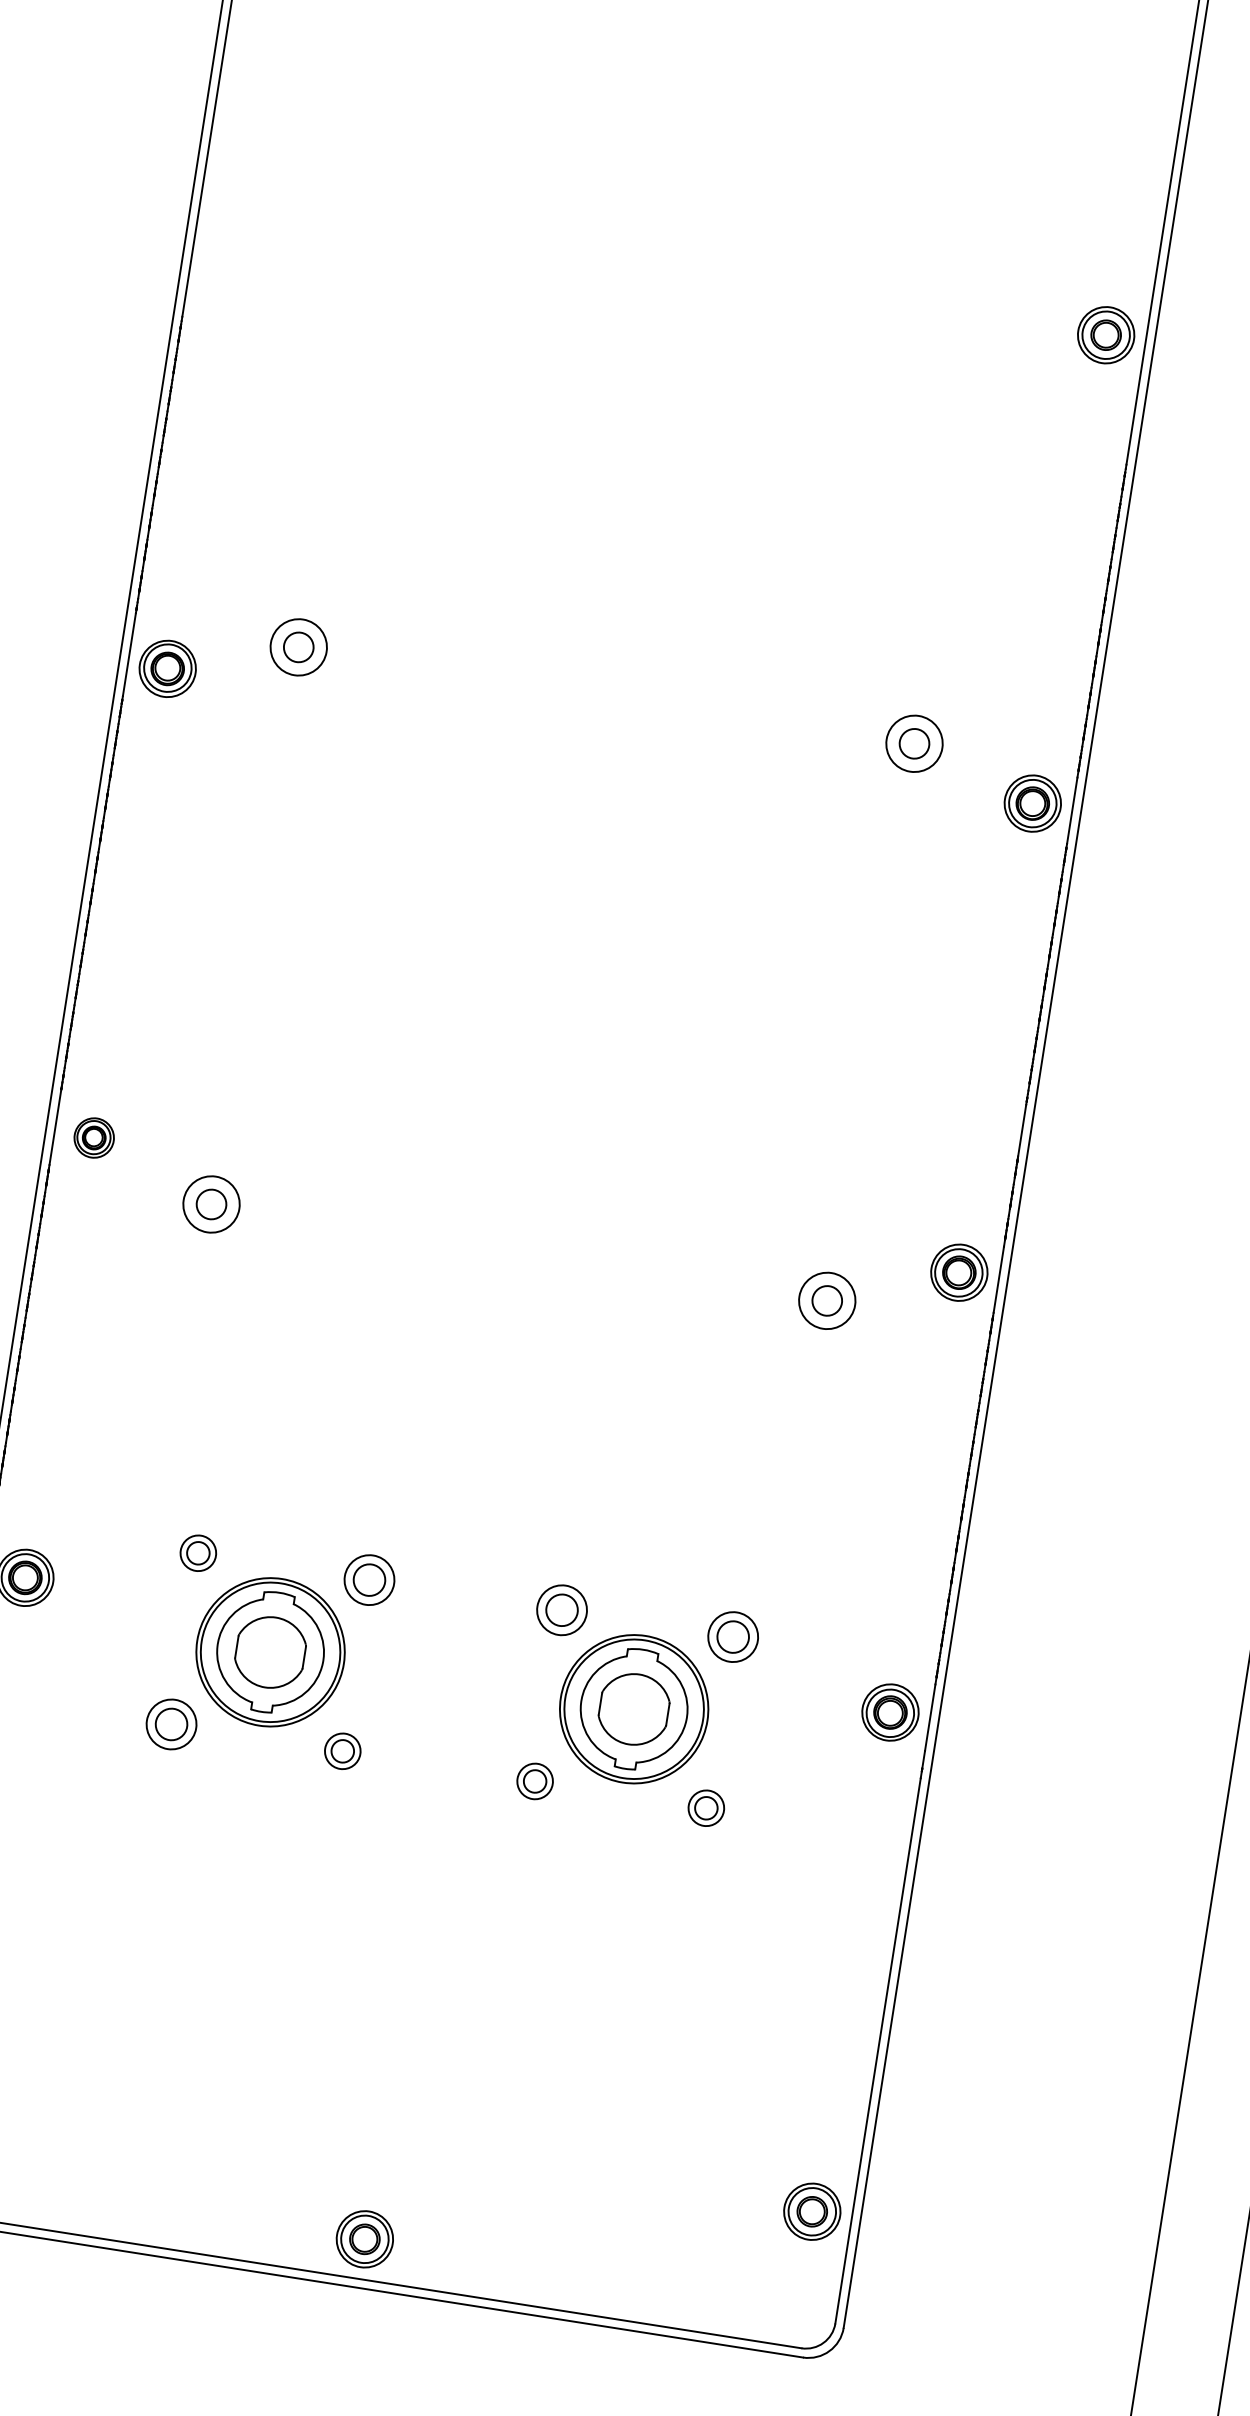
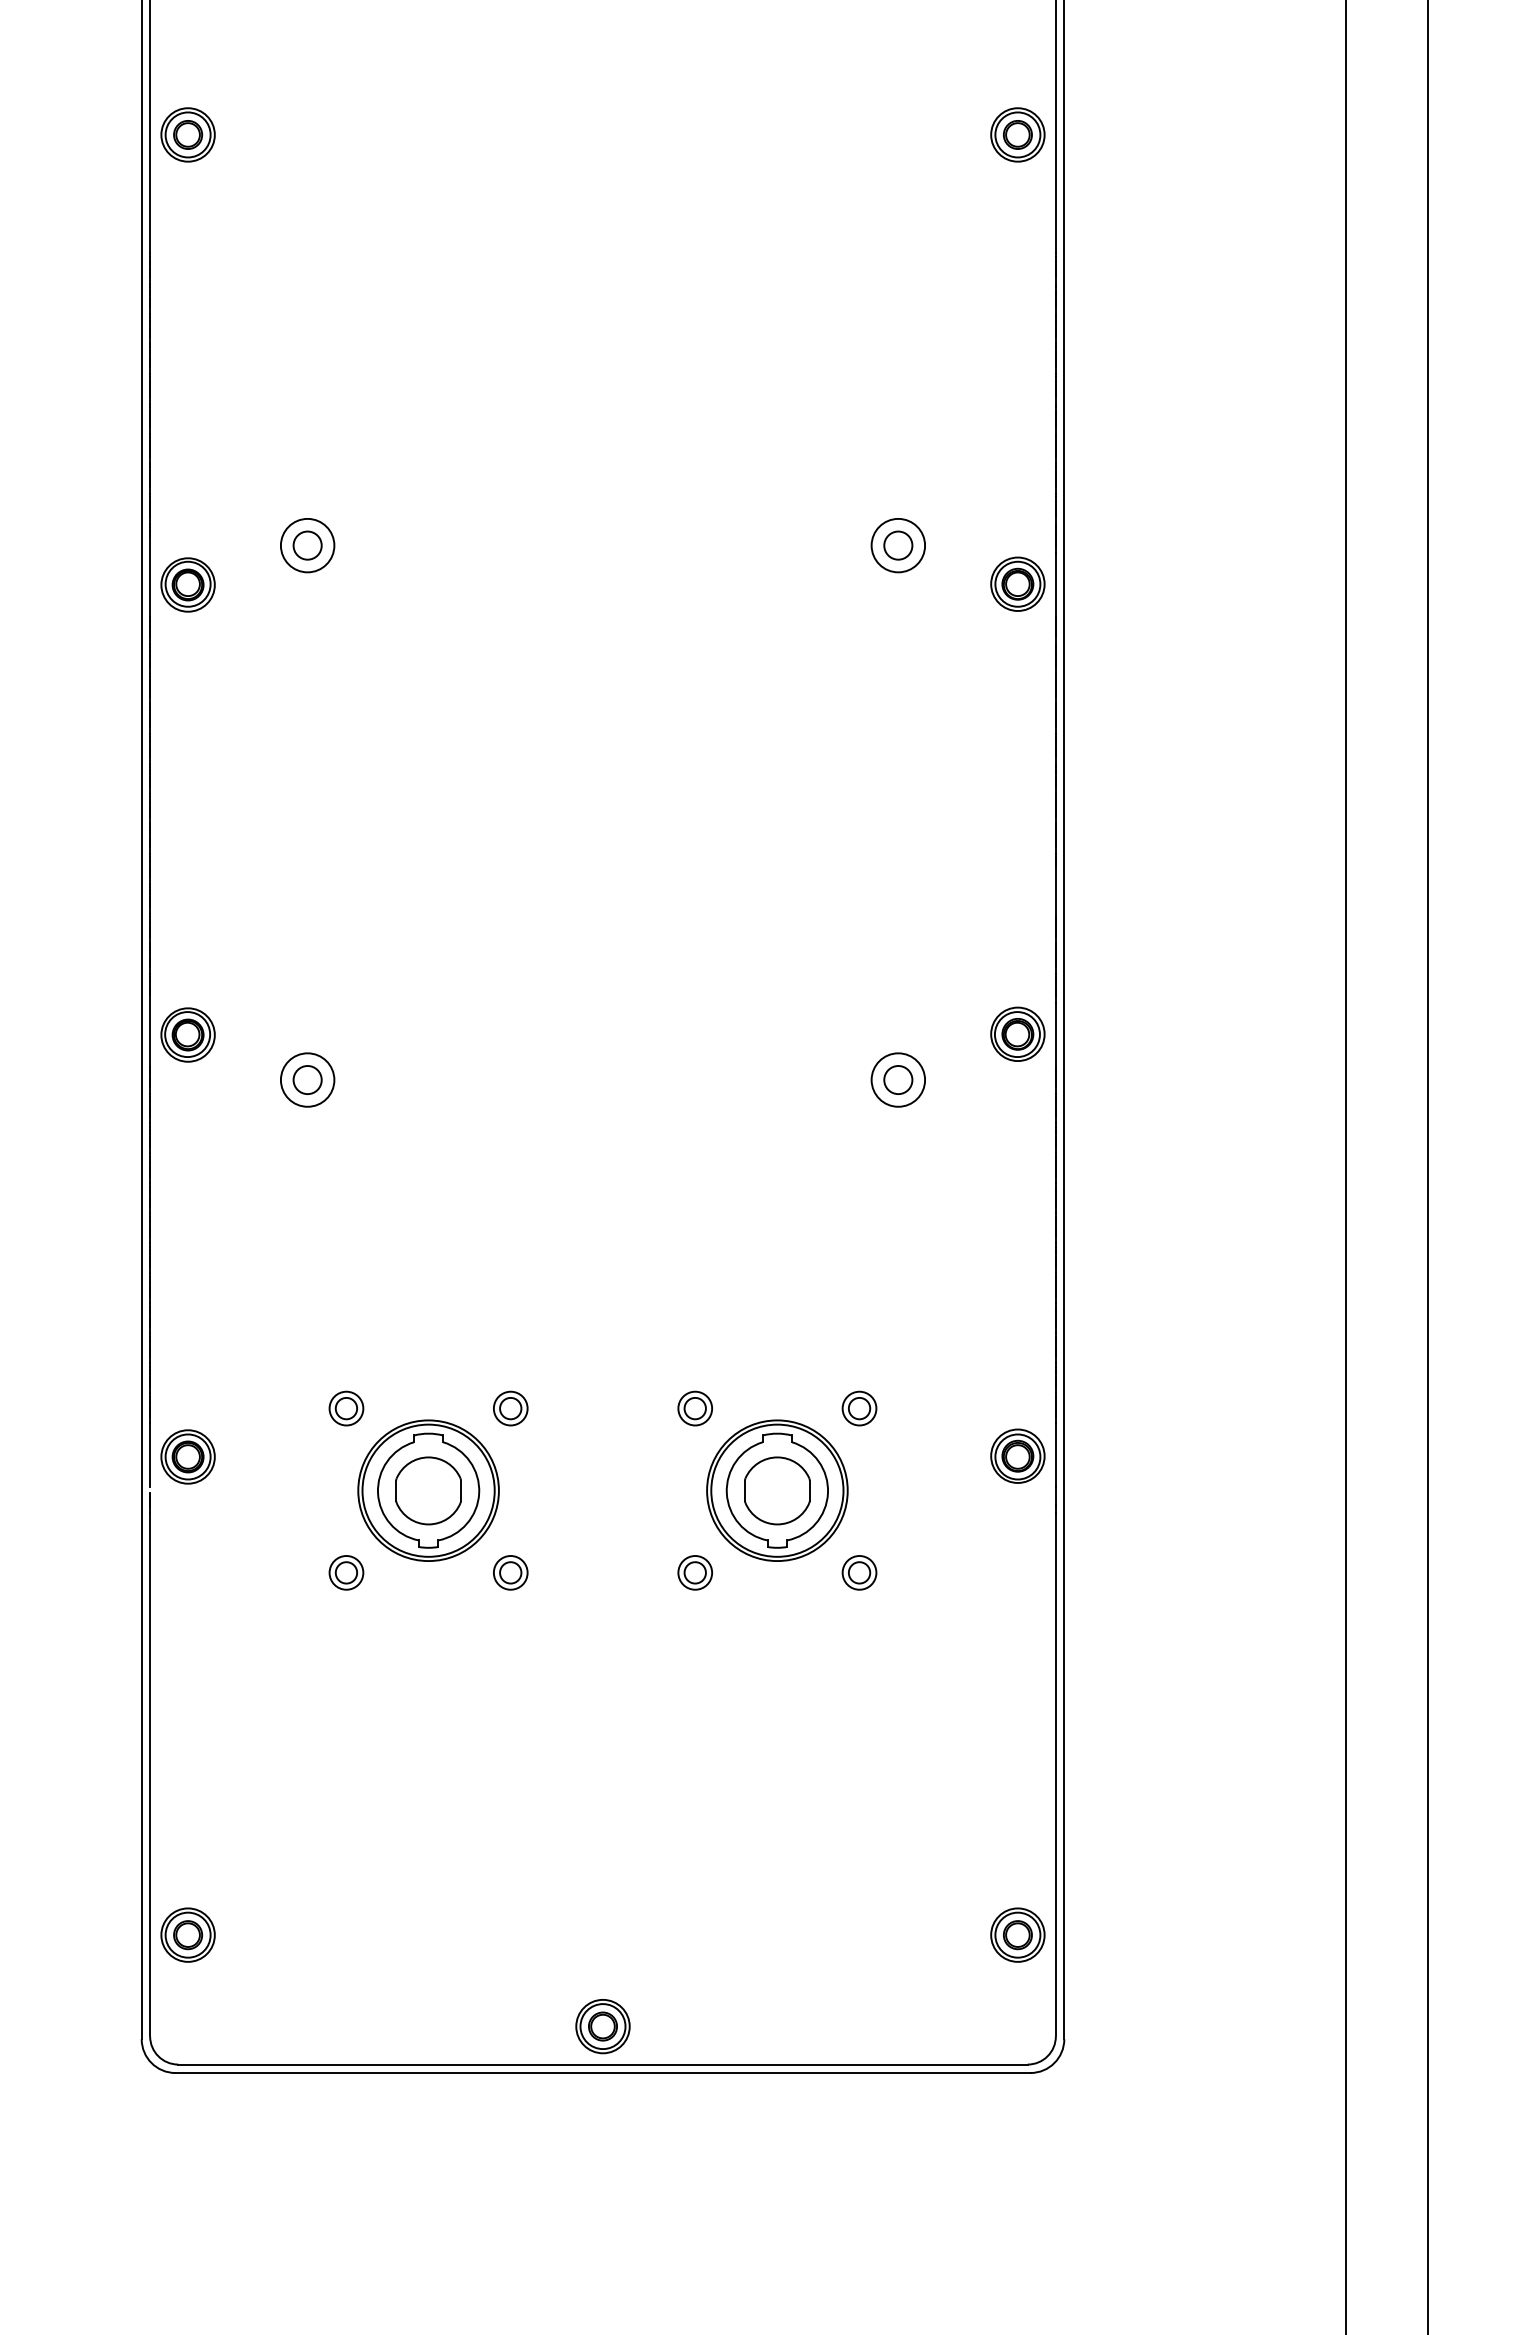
part: (240, 199) -> (187, 134), added
part: (93, 1137) -> (187, 1034), size x1.43
part: (369, 1579) -> (510, 1408), size x0.71
part: (561, 1610) -> (694, 1408), size x0.71
part: (733, 1636) -> (859, 1408), size x0.71
part: (171, 1724) -> (346, 1572), size x0.71

